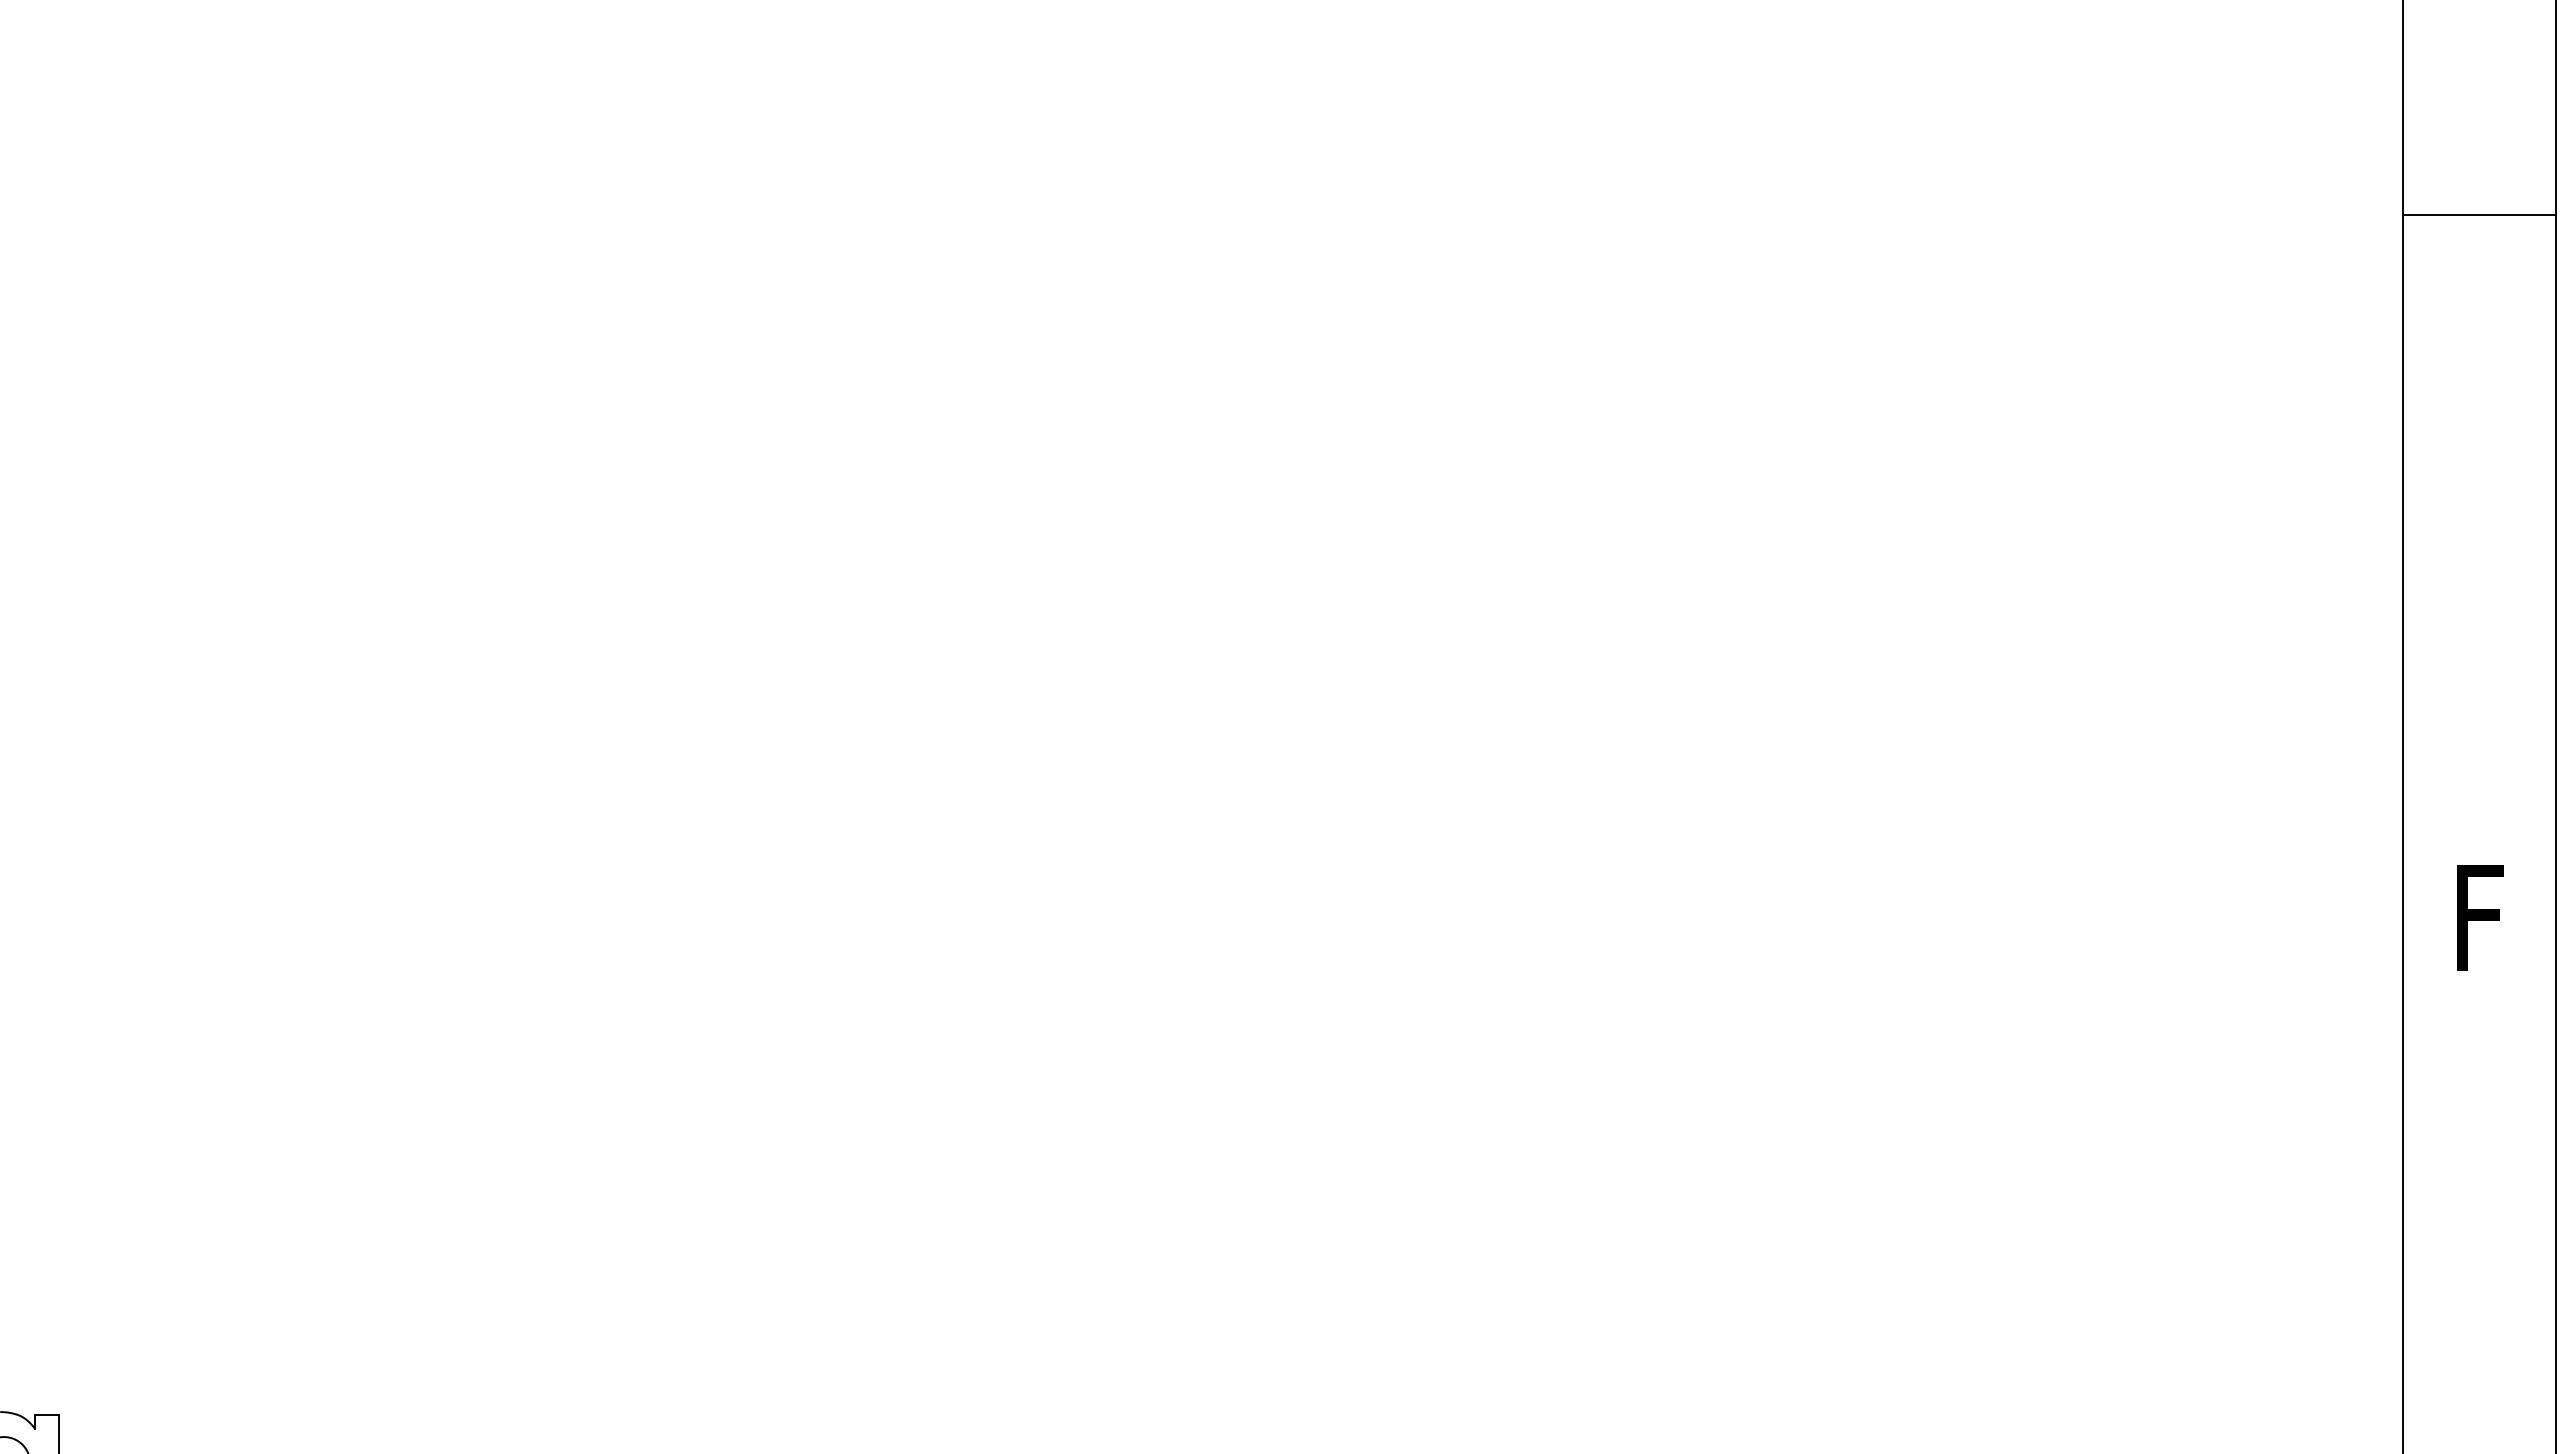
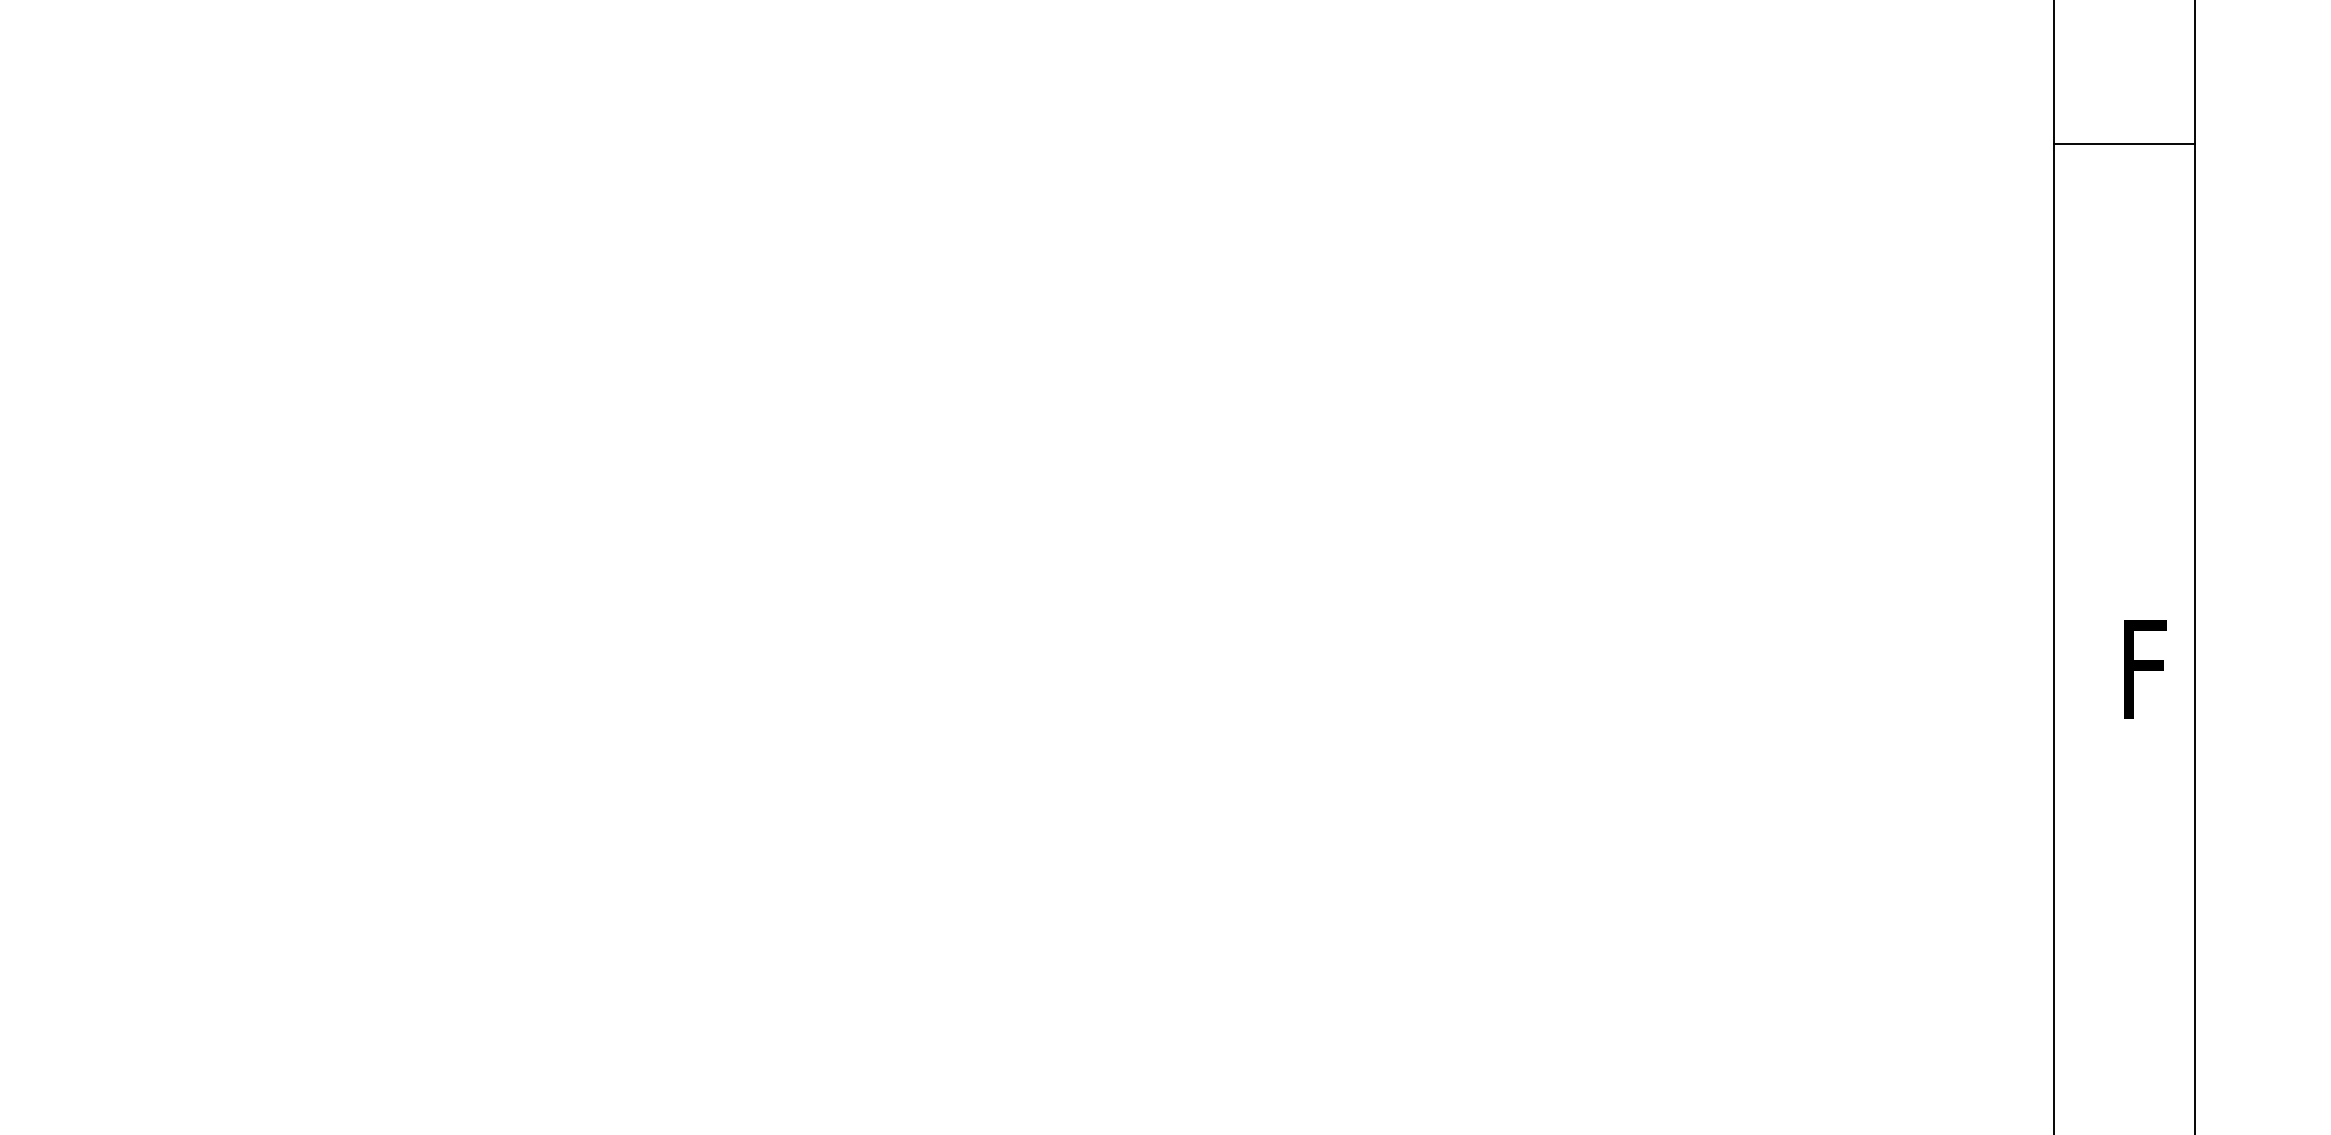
line: (2479, 214) -> (2124, 143), moved
text: (2480, 917) -> (2145, 668), moved

